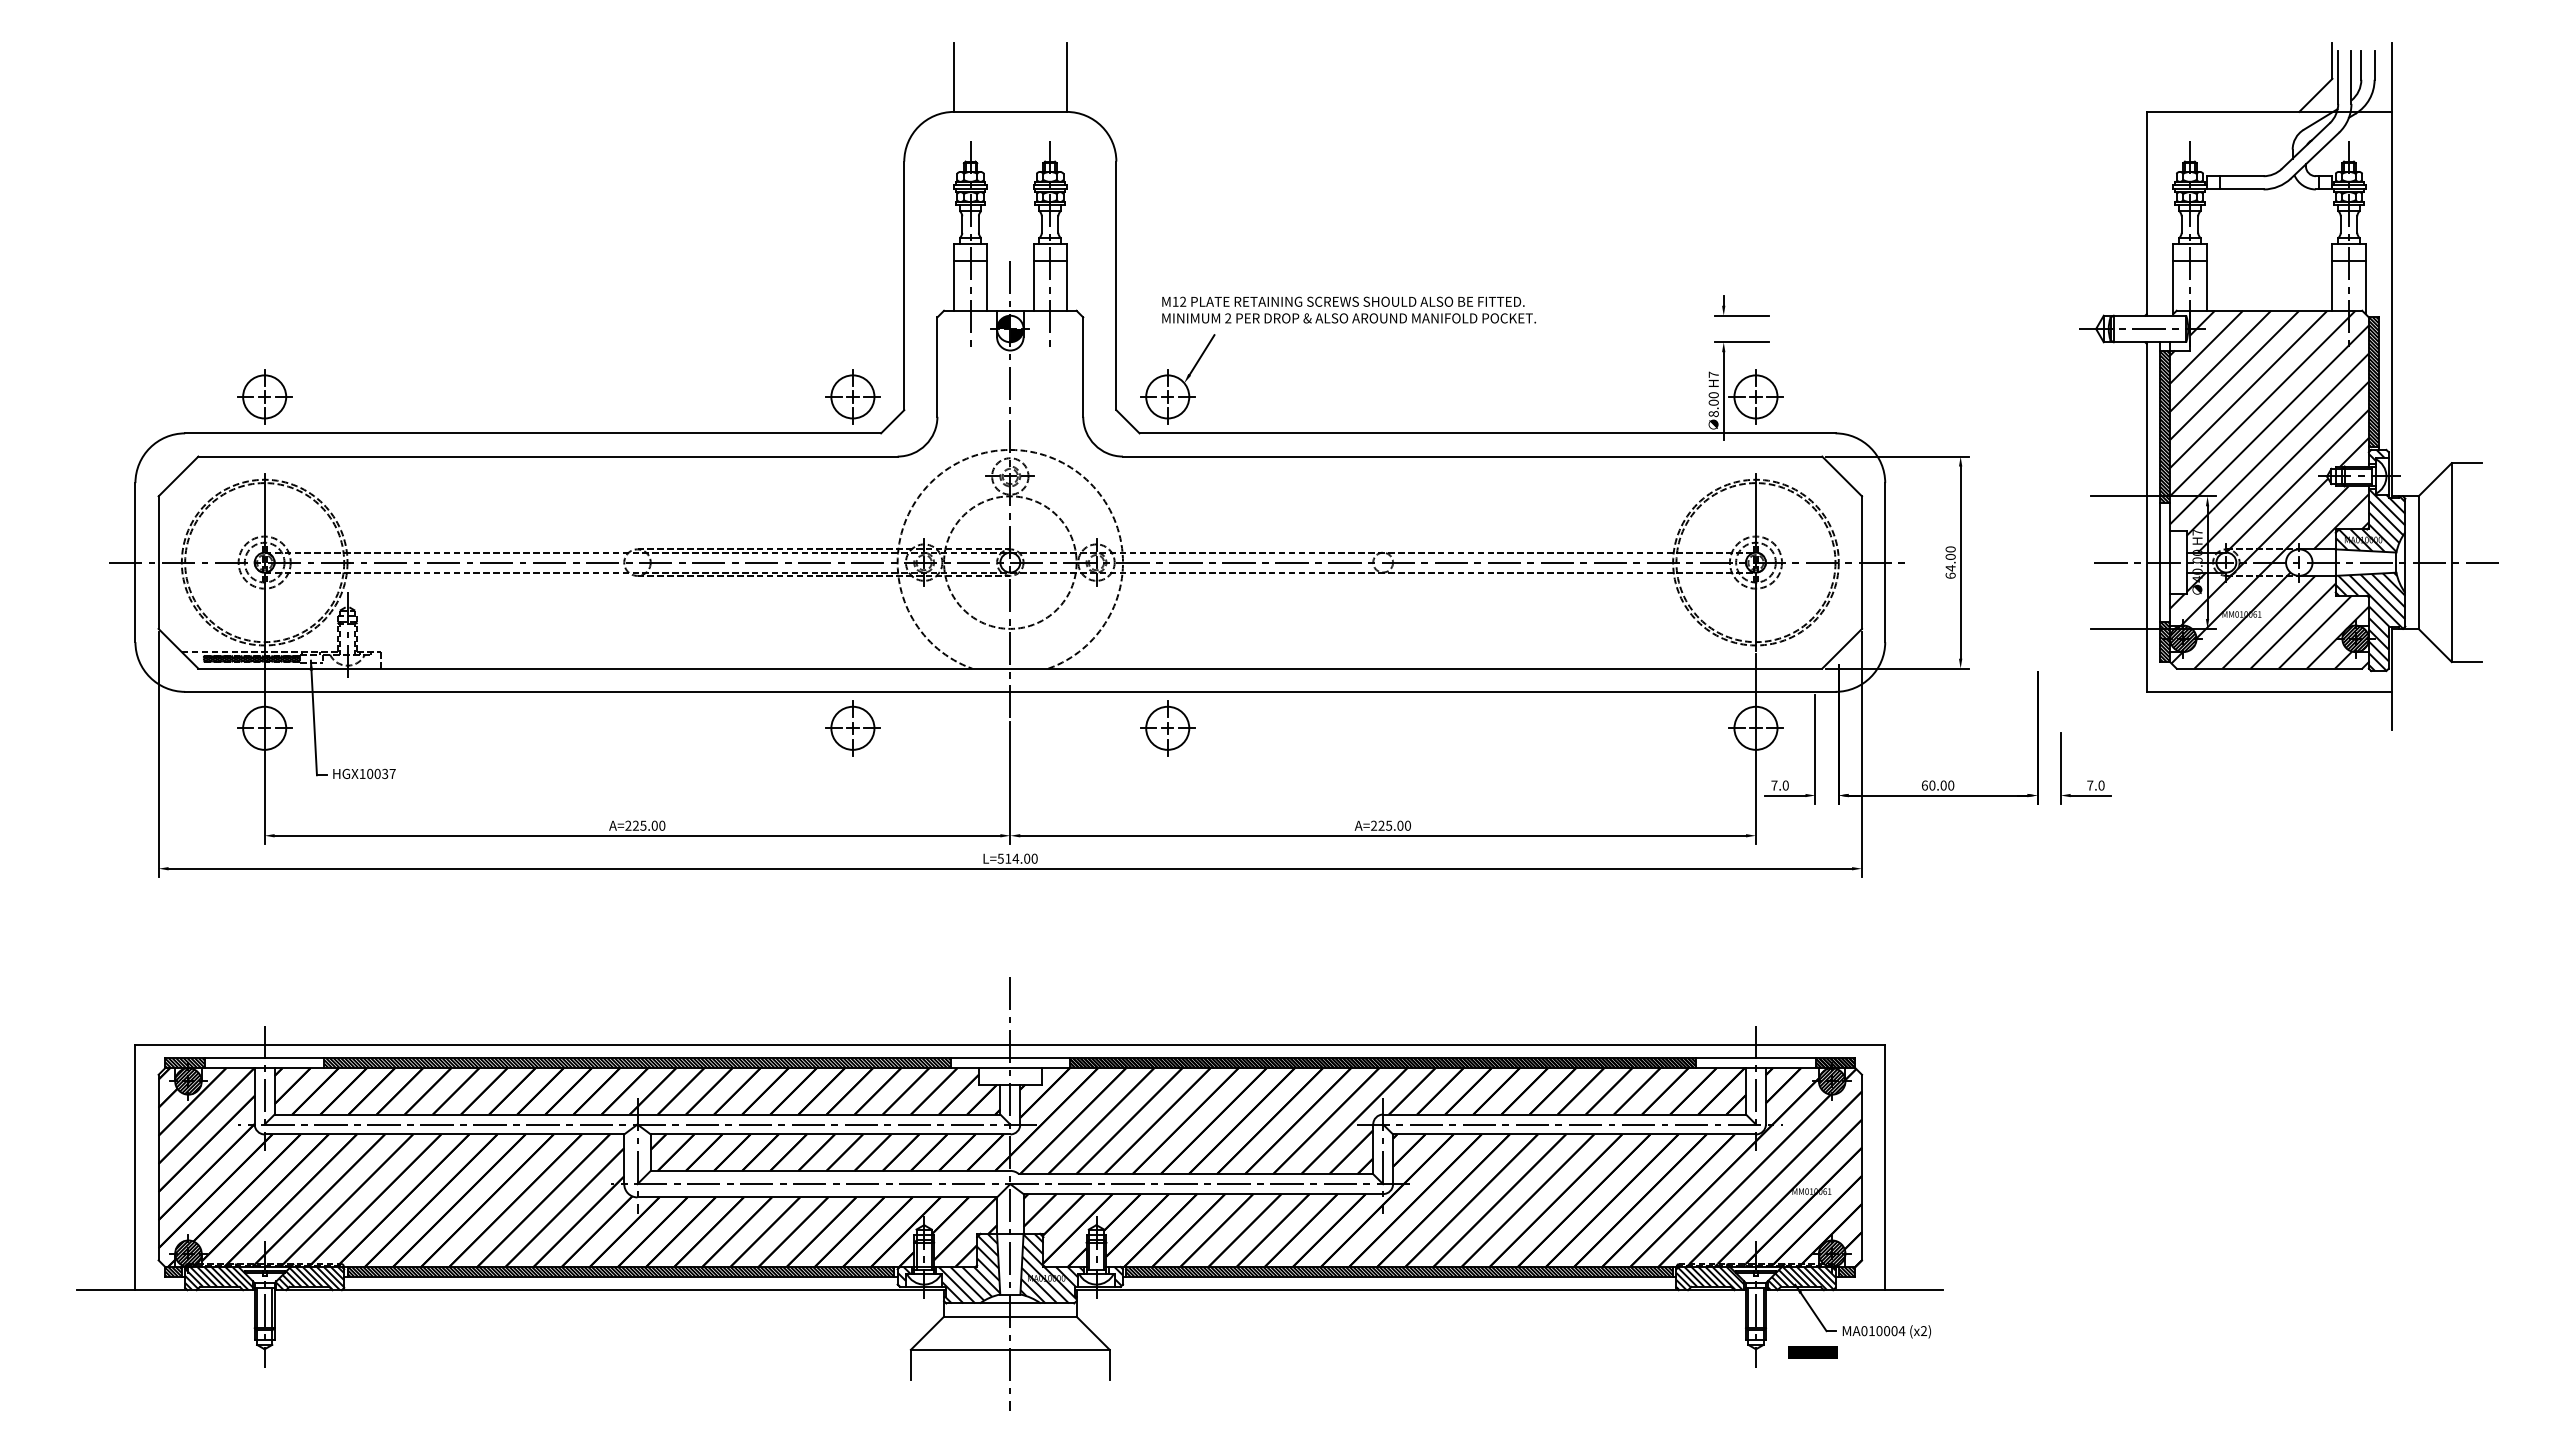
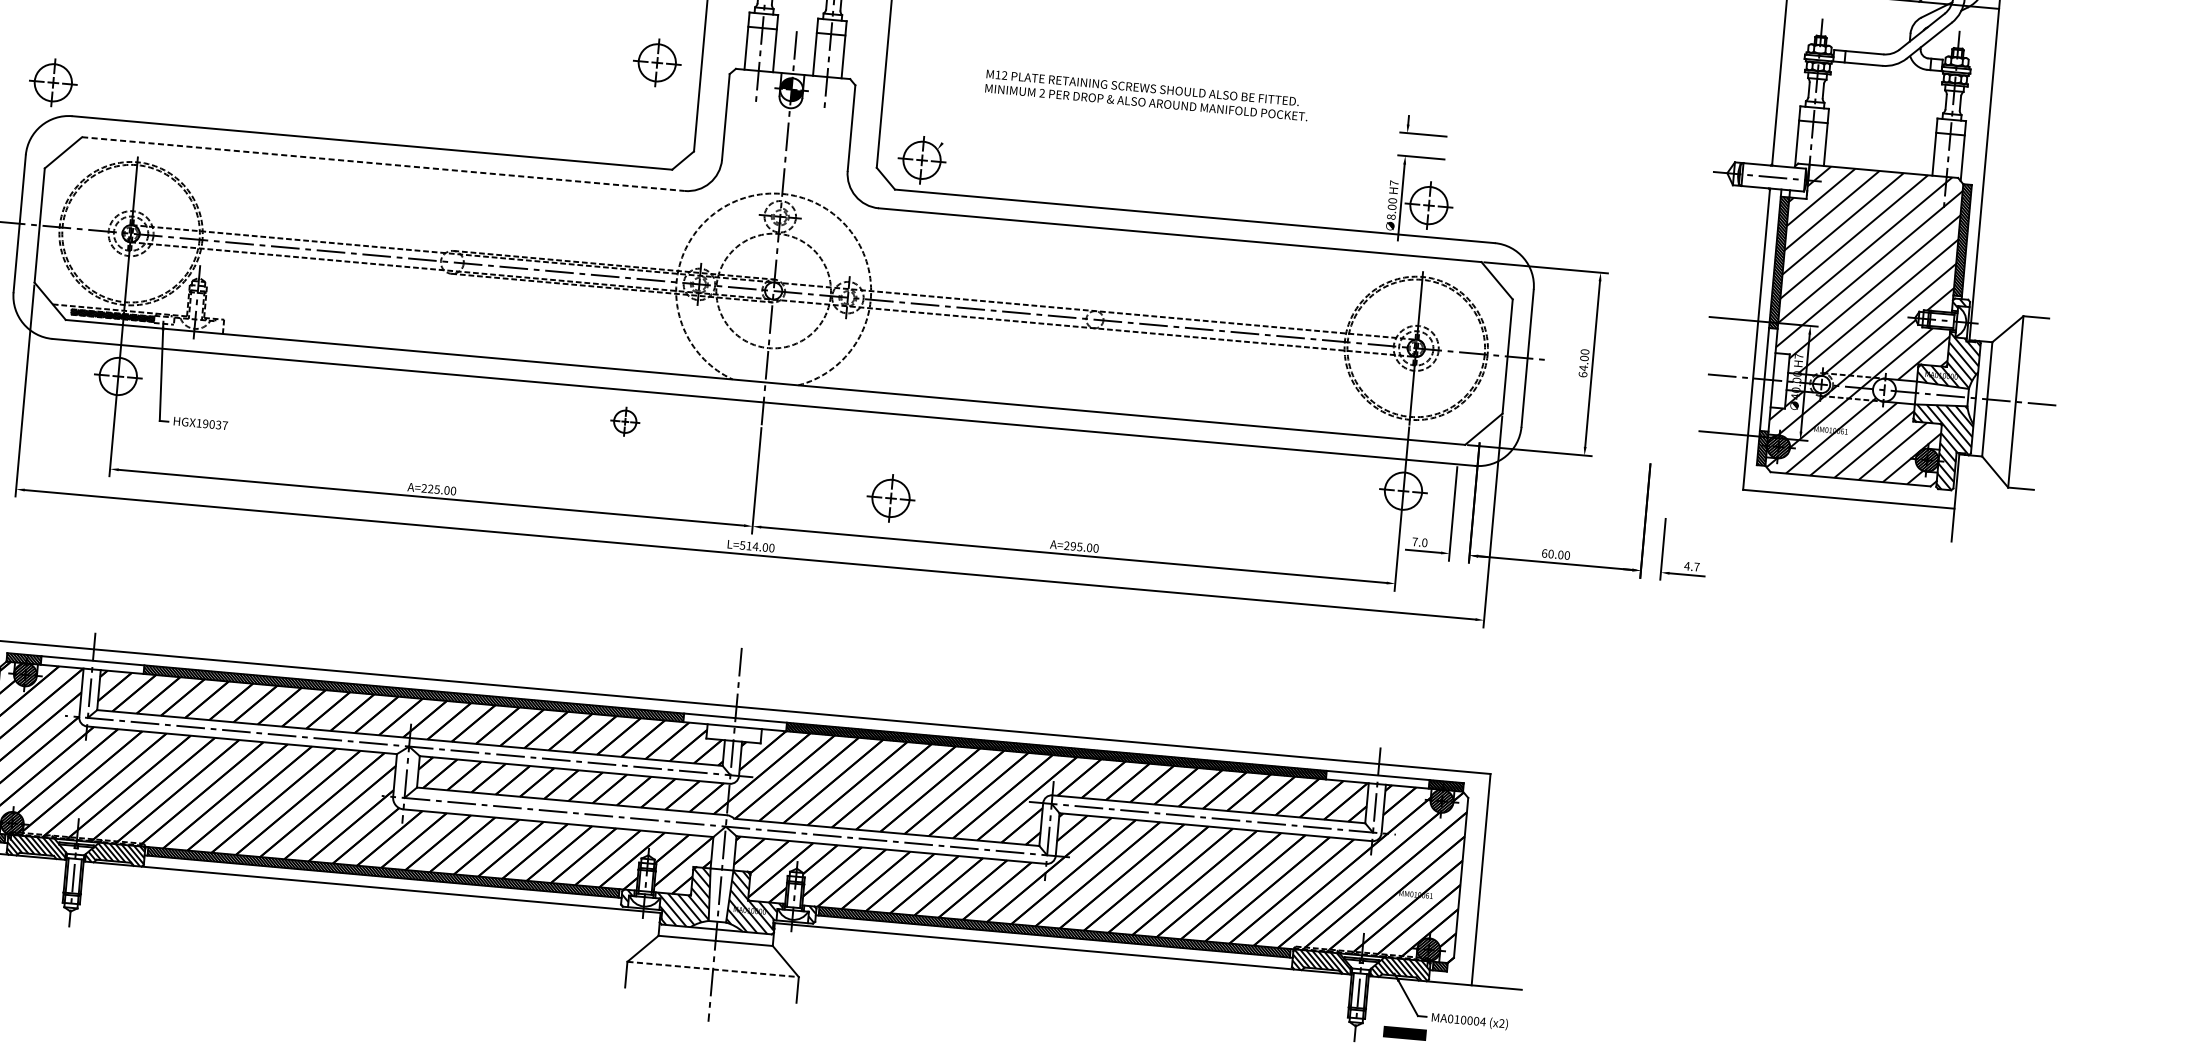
text: (1348, 309) -> (1146, 94), moved
line: (1201, 354) -> (954, 126), removed
part: (264, 396) -> (53, 82), moved
part: (852, 396) -> (656, 62), moved
line: (548, 456) -> (383, 164), solid -> dashed
part: (852, 728) -> (624, 421), size x0.6
part: (1167, 728) -> (890, 498), moved
text: (370, 773) -> (206, 423), HGX10037 -> HGX19037
text: (2095, 785) -> (1691, 566), 7.0 -> 4.7
text: (1381, 825) -> (1073, 546), A=225.00 -> A=295.00
line: (1010, 1349) -> (713, 969), solid -> dashed

